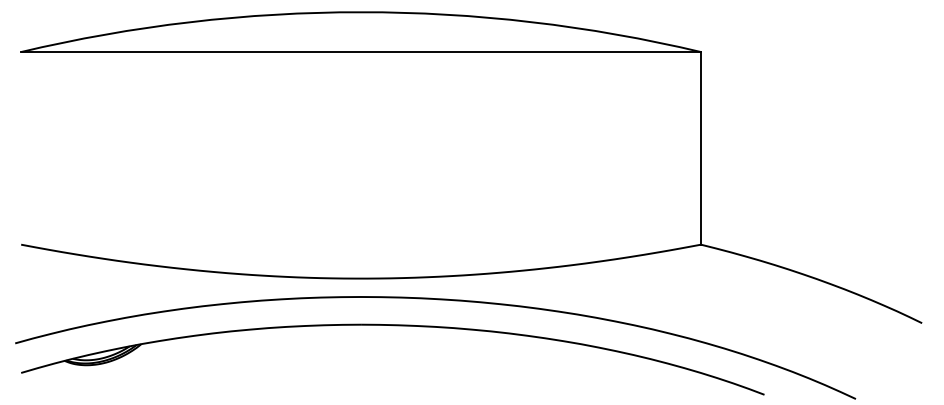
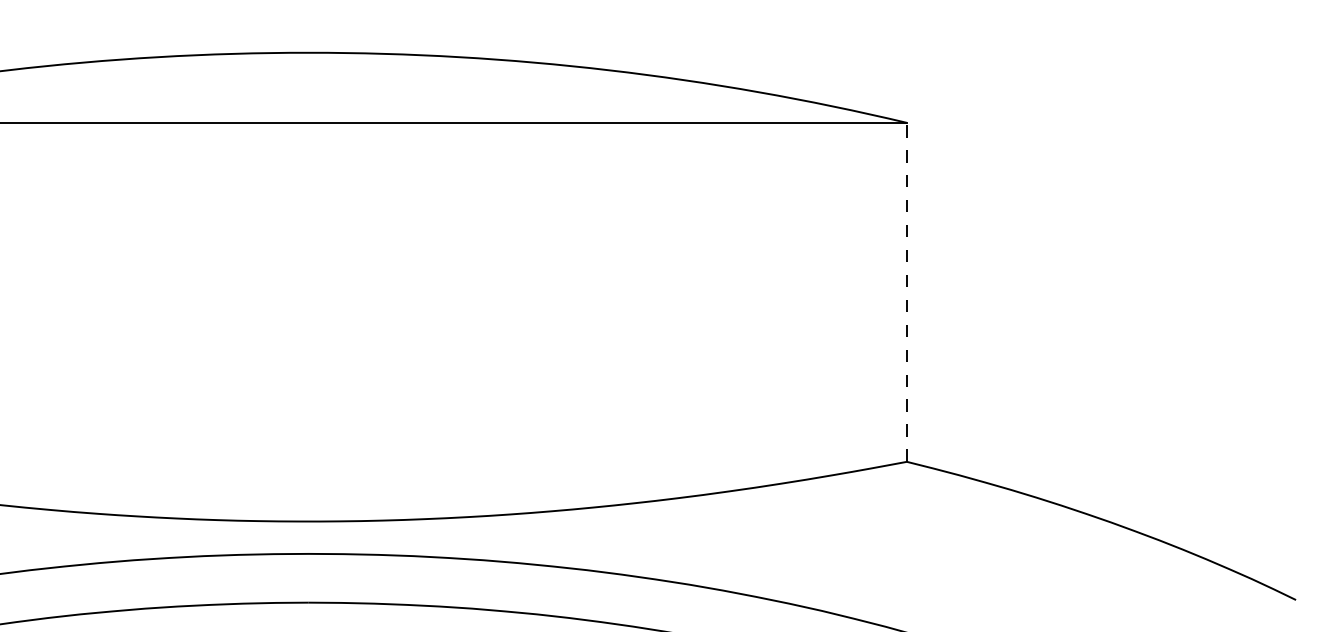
line: (701, 147) -> (907, 290), solid -> dashed

